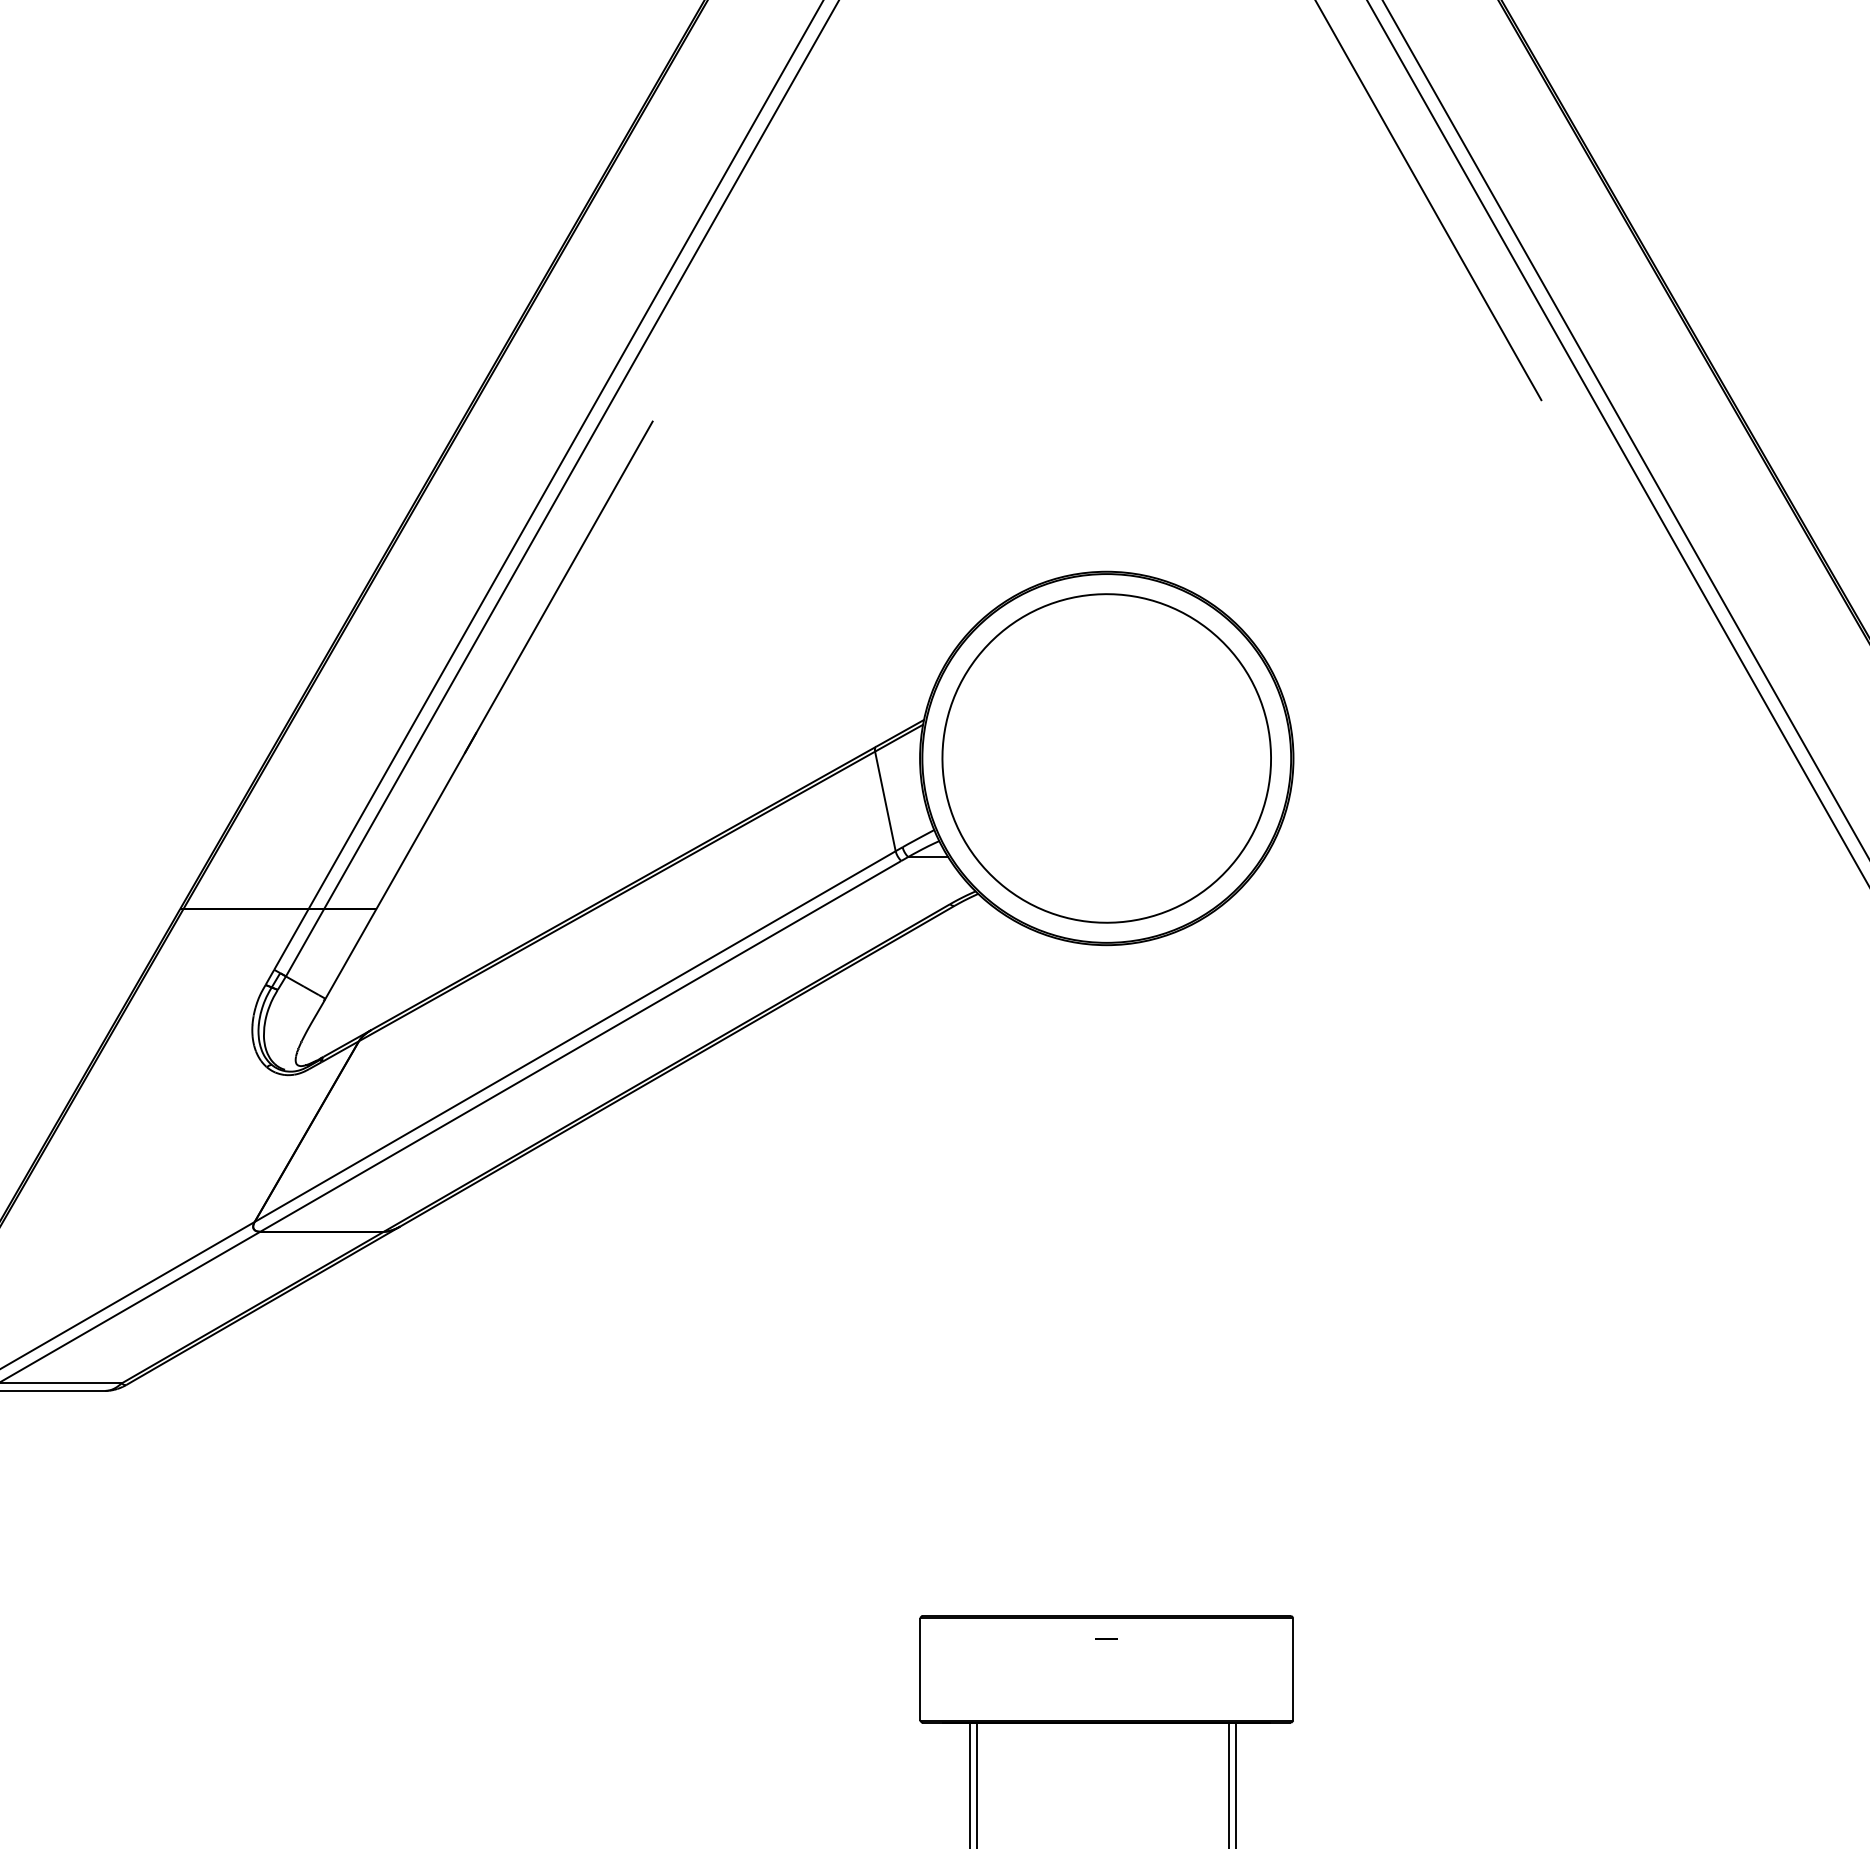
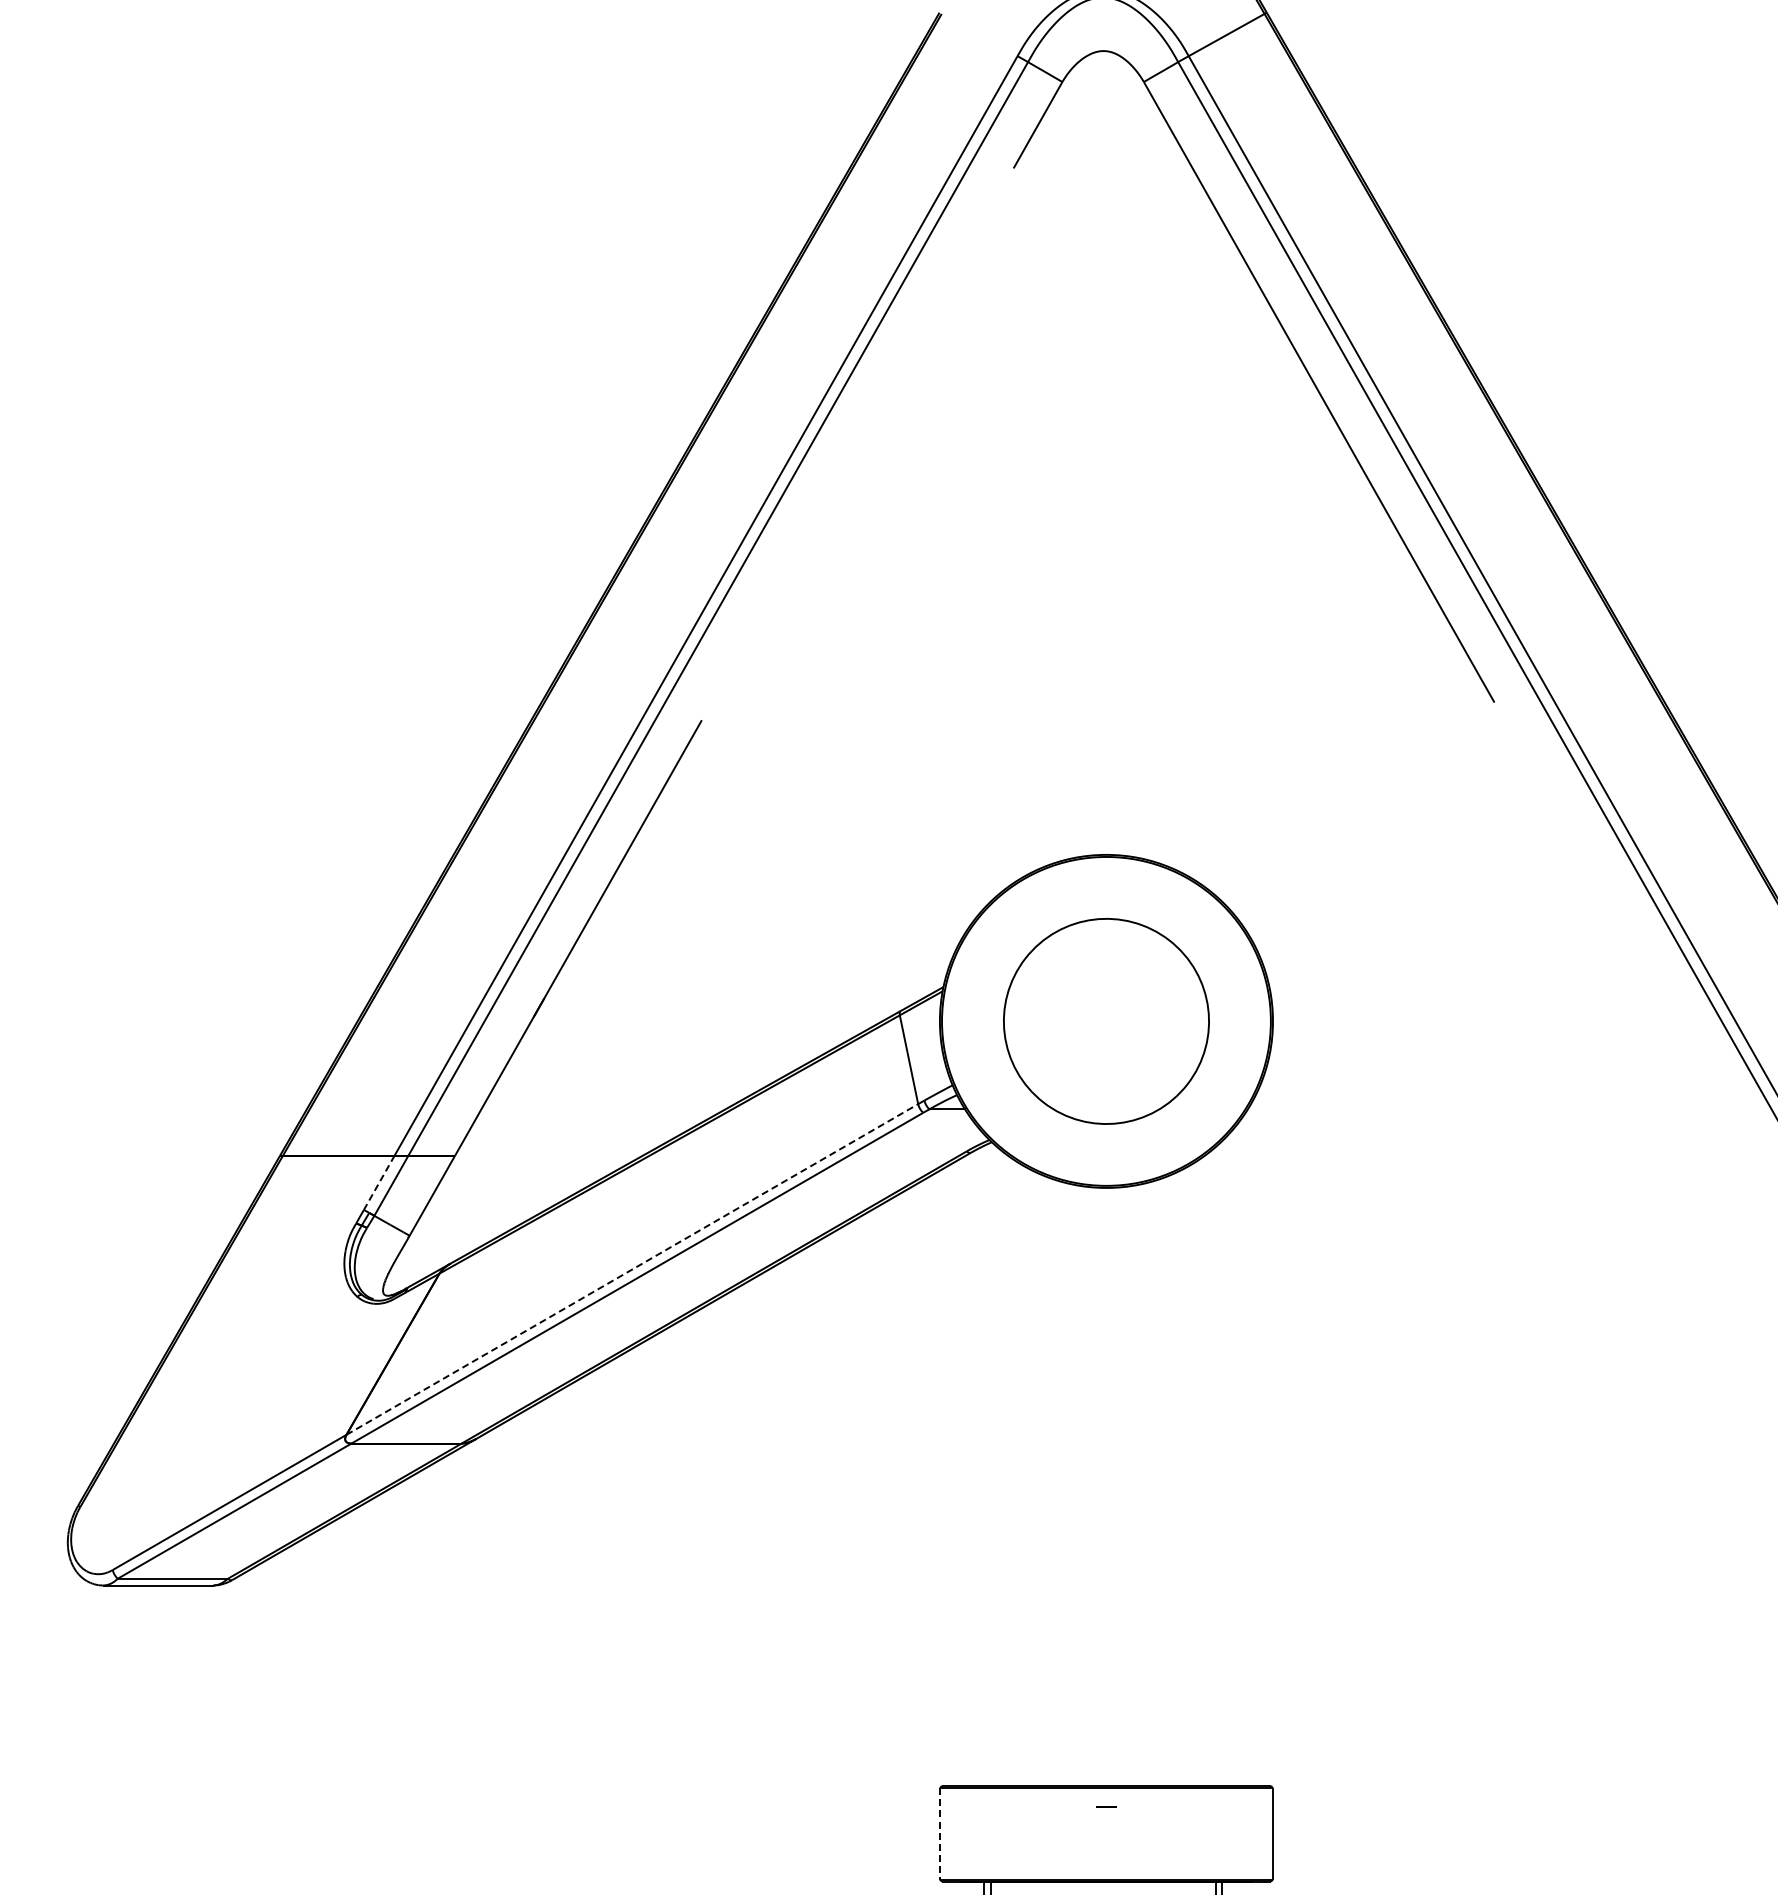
part: (1106, 758) -> (1106, 1021), size x0.7
line: (291, 939) -> (379, 1182), solid -> dashed
line: (575, 1036) -> (632, 1269), solid -> dashed
line: (919, 1668) -> (939, 1833), solid -> dashed

